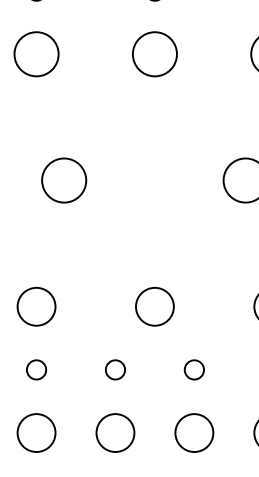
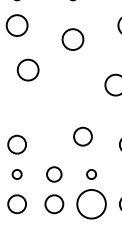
circle: (153, 54) -> (72, 39), moved
circle: (62, 179) -> (27, 69), moved
circle: (153, 306) -> (82, 136), moved
circle: (115, 369) -> (54, 174), size x1.6
circle: (194, 433) -> (91, 204), size x1.6

